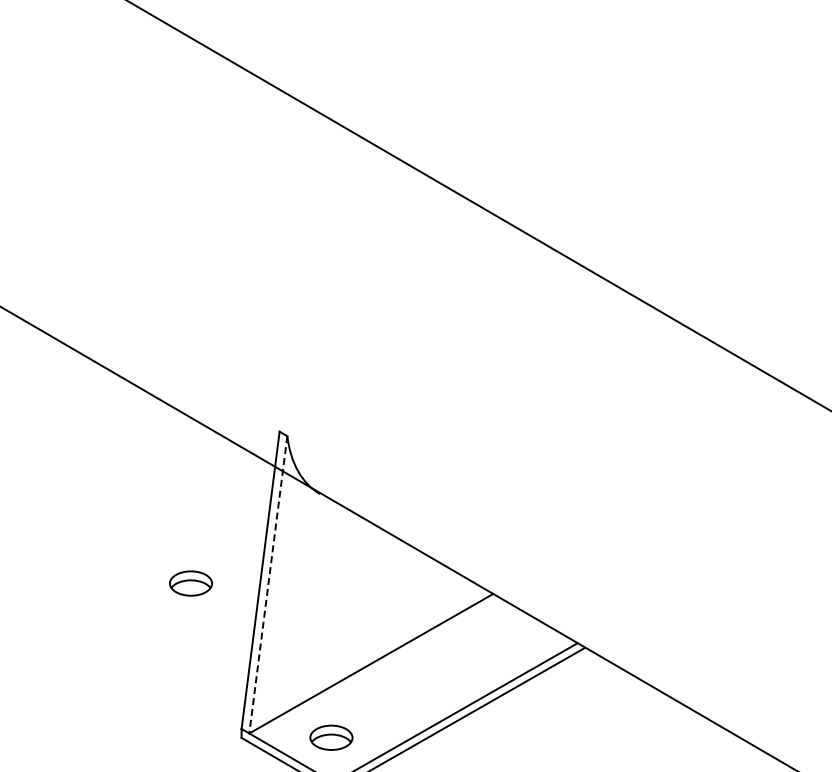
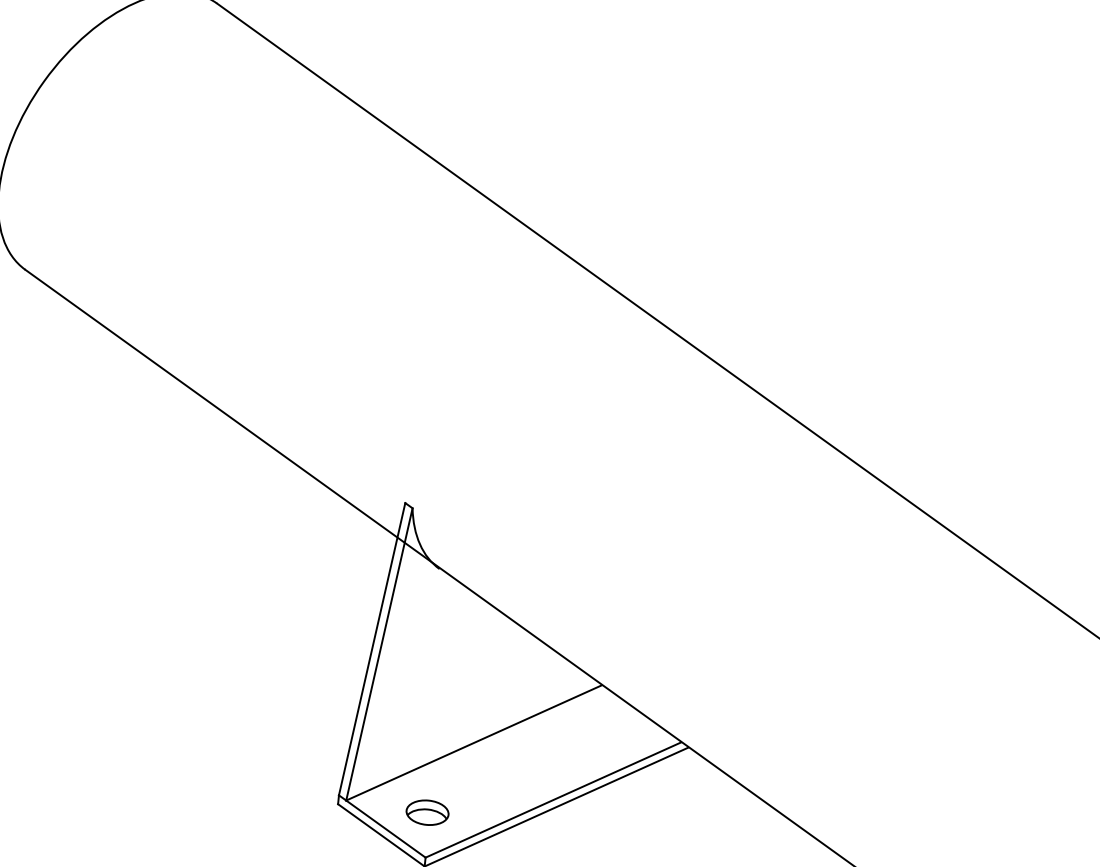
part: (190, 583) -> (302, 645), removed
line: (268, 584) -> (379, 654), dashed -> solid

